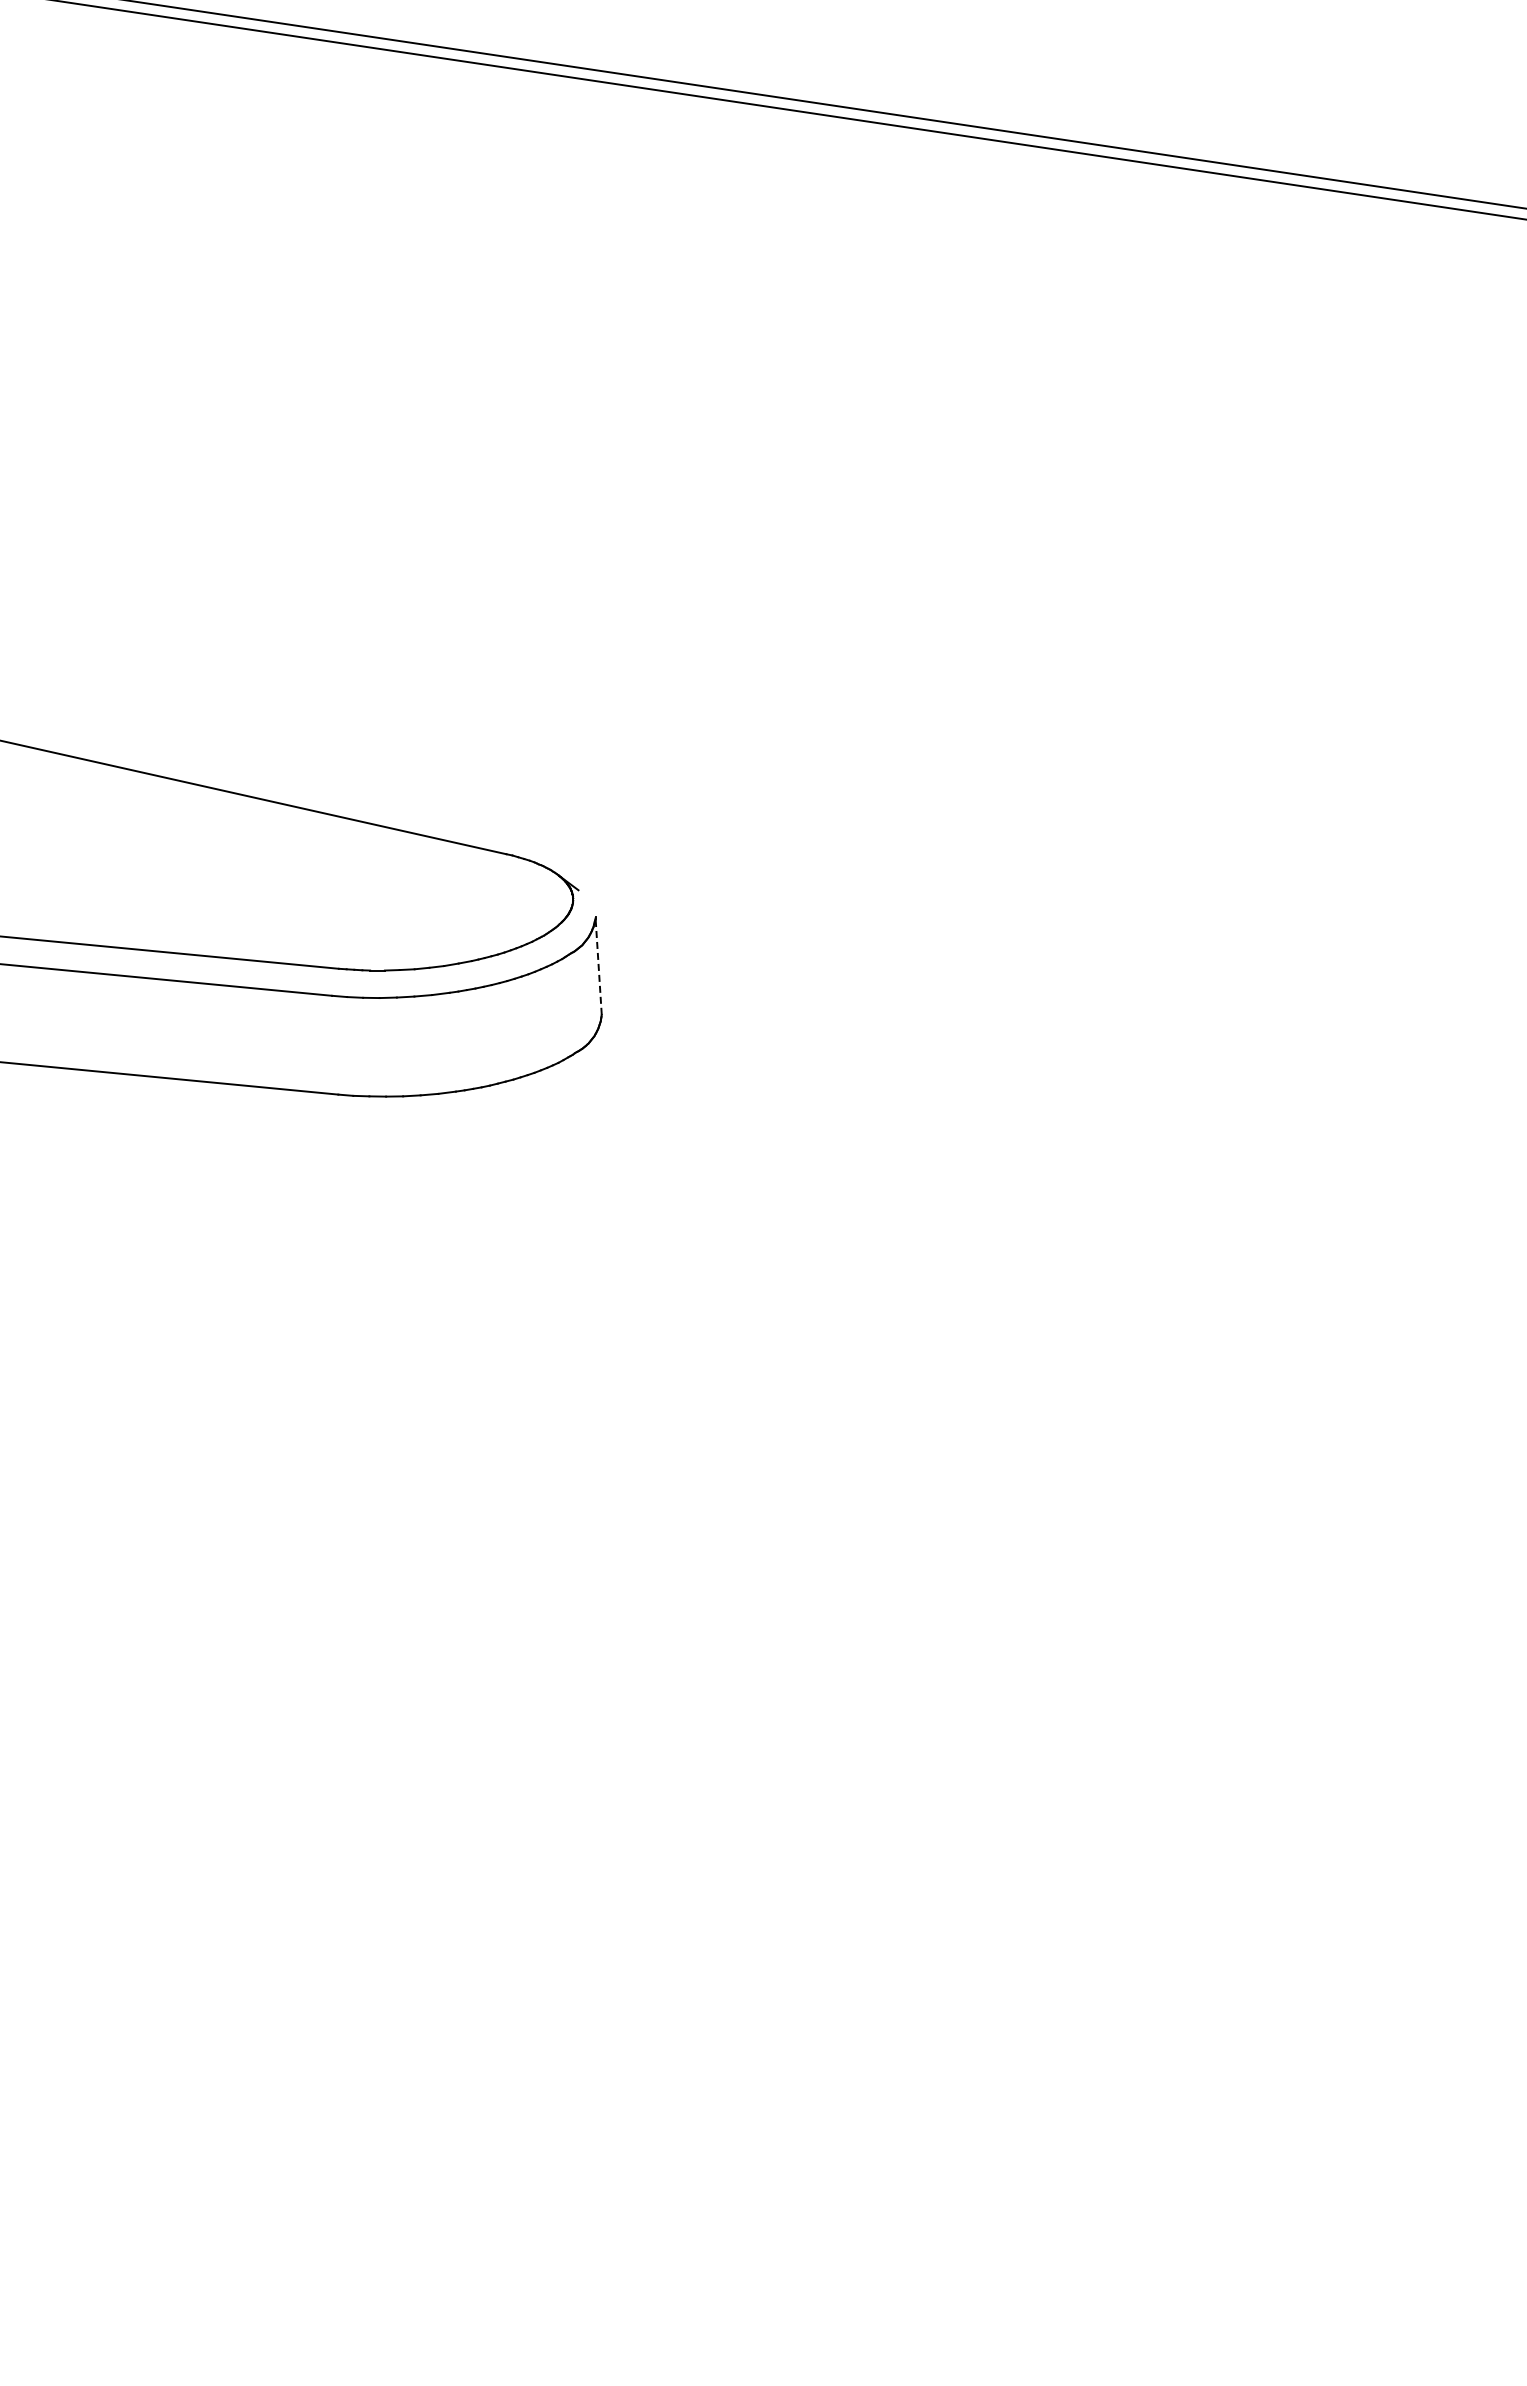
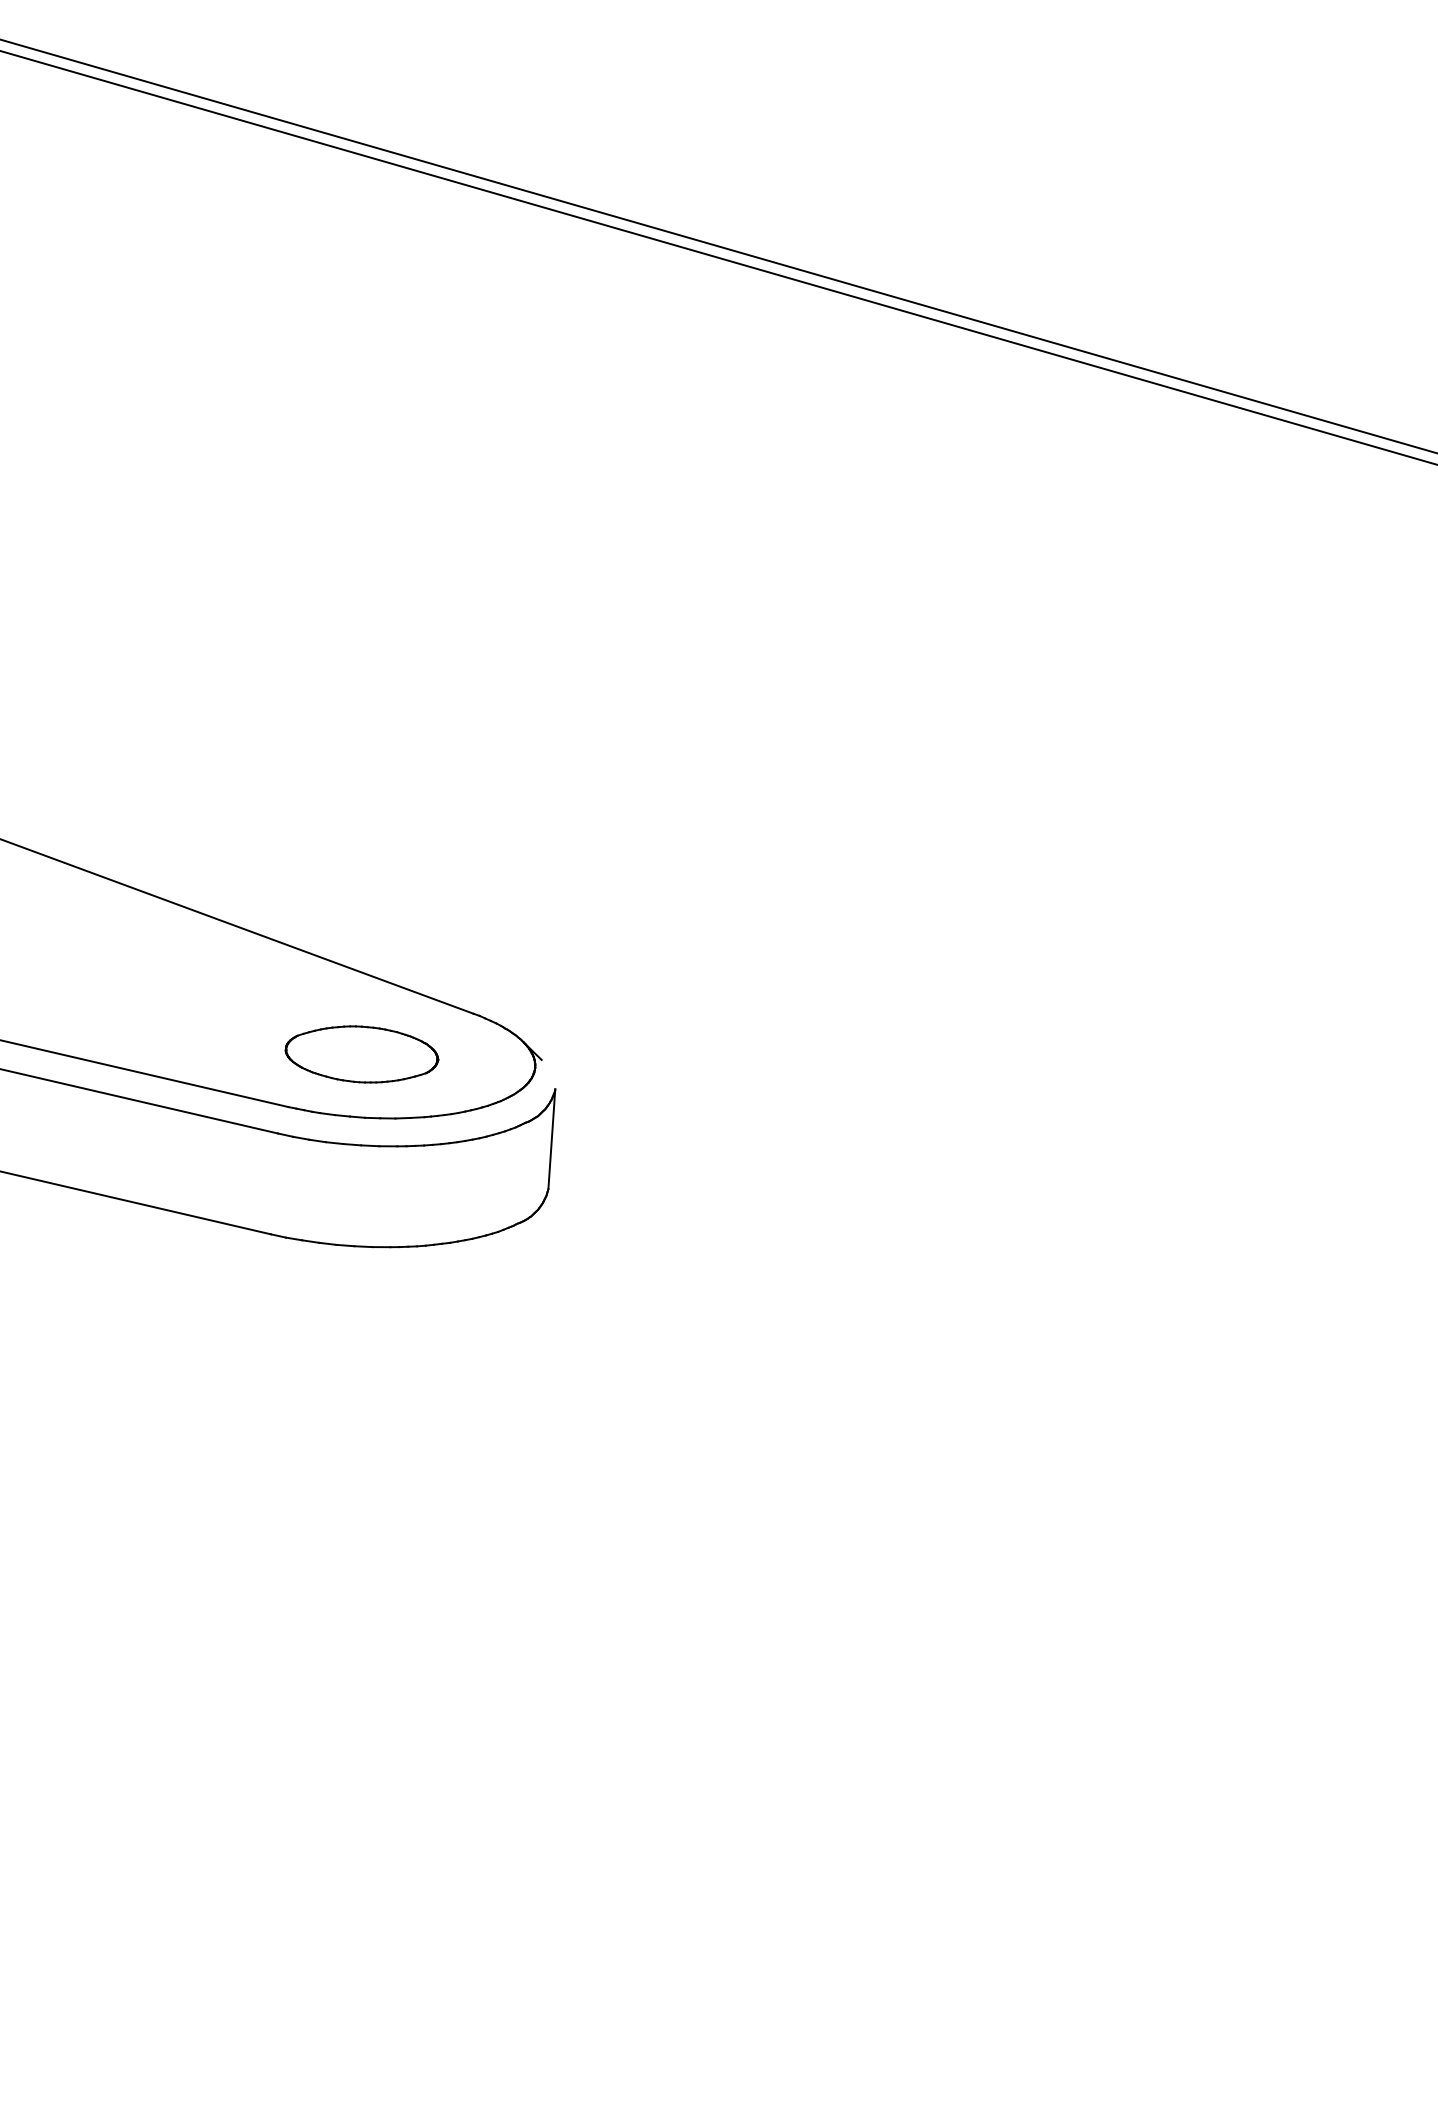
part: (402, 907) -> (361, 1053), added
line: (598, 965) -> (551, 1138), dashed -> solid

